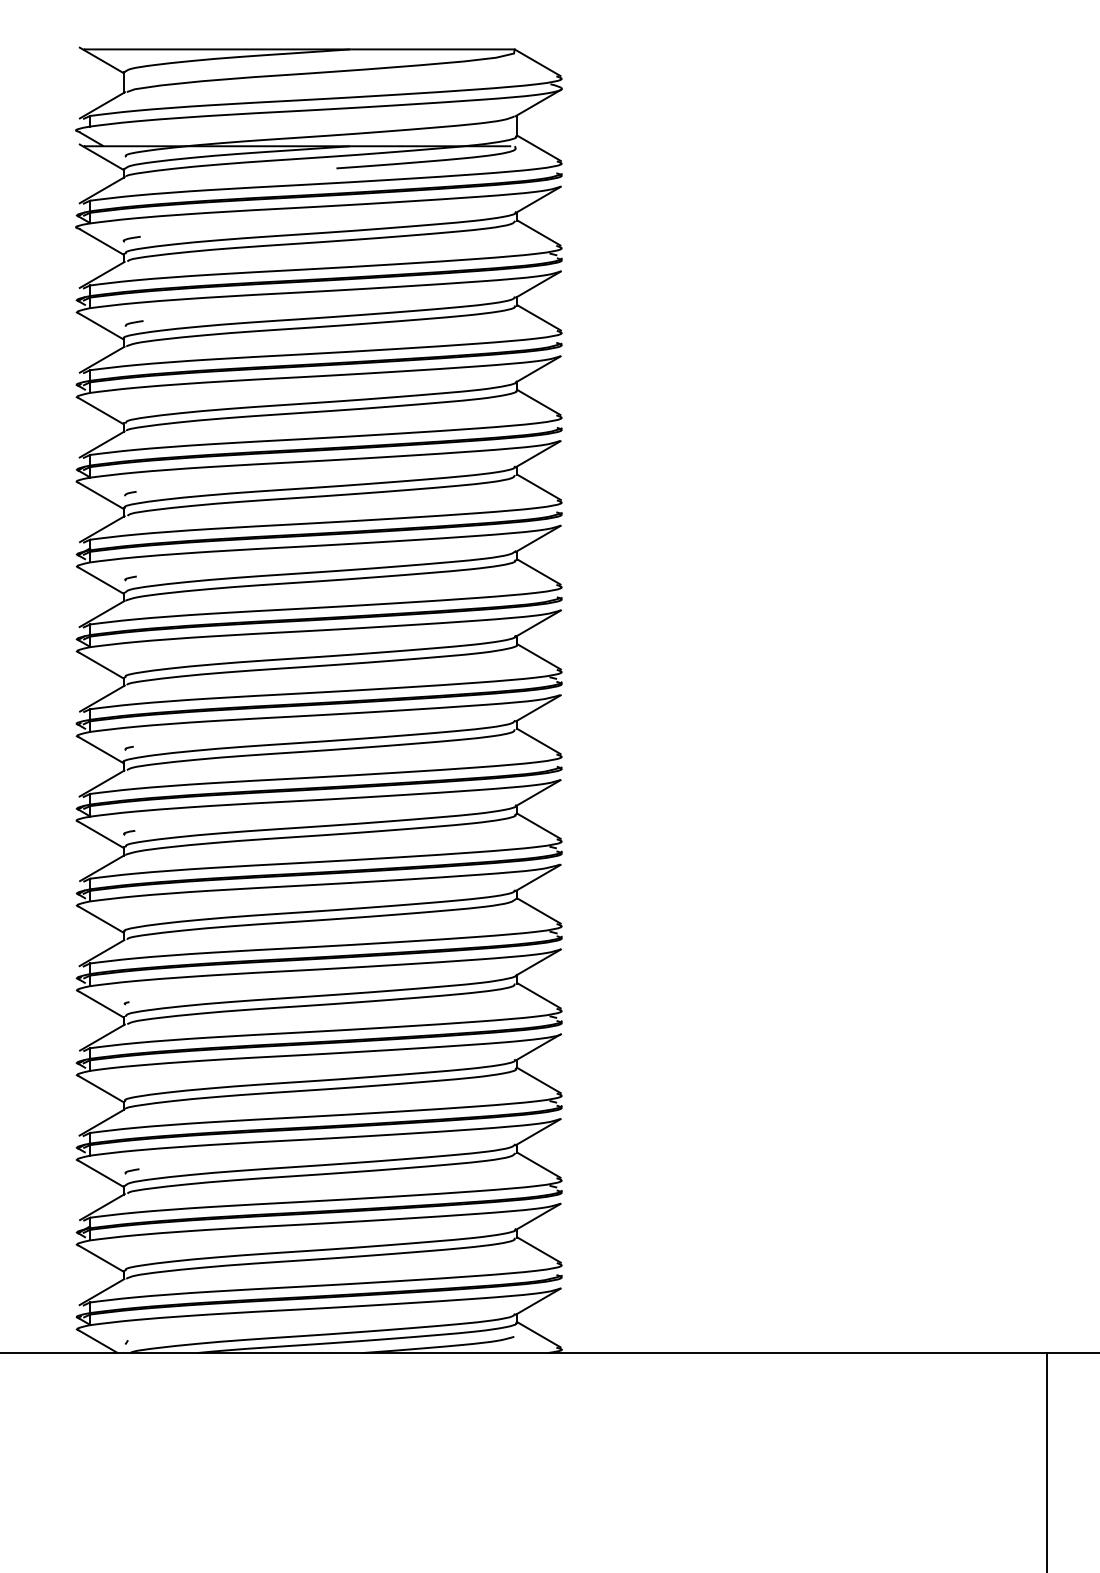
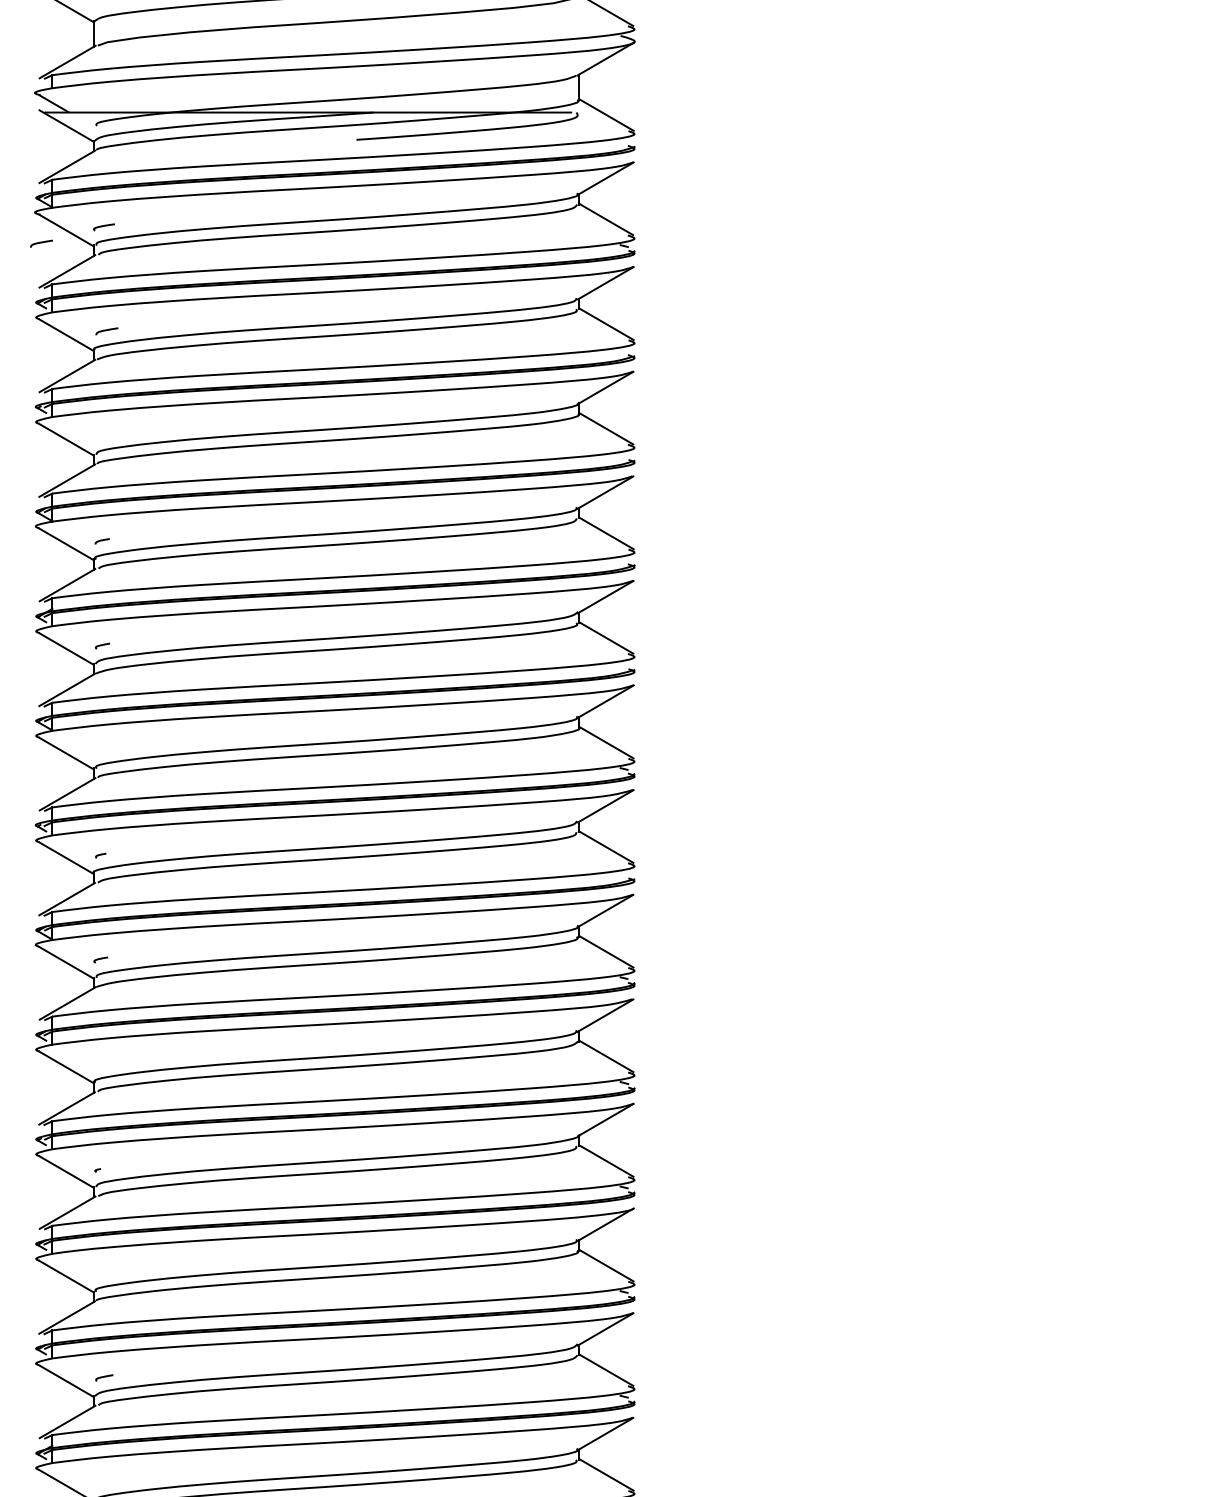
line: (80, 252) -> (40, 243), added

